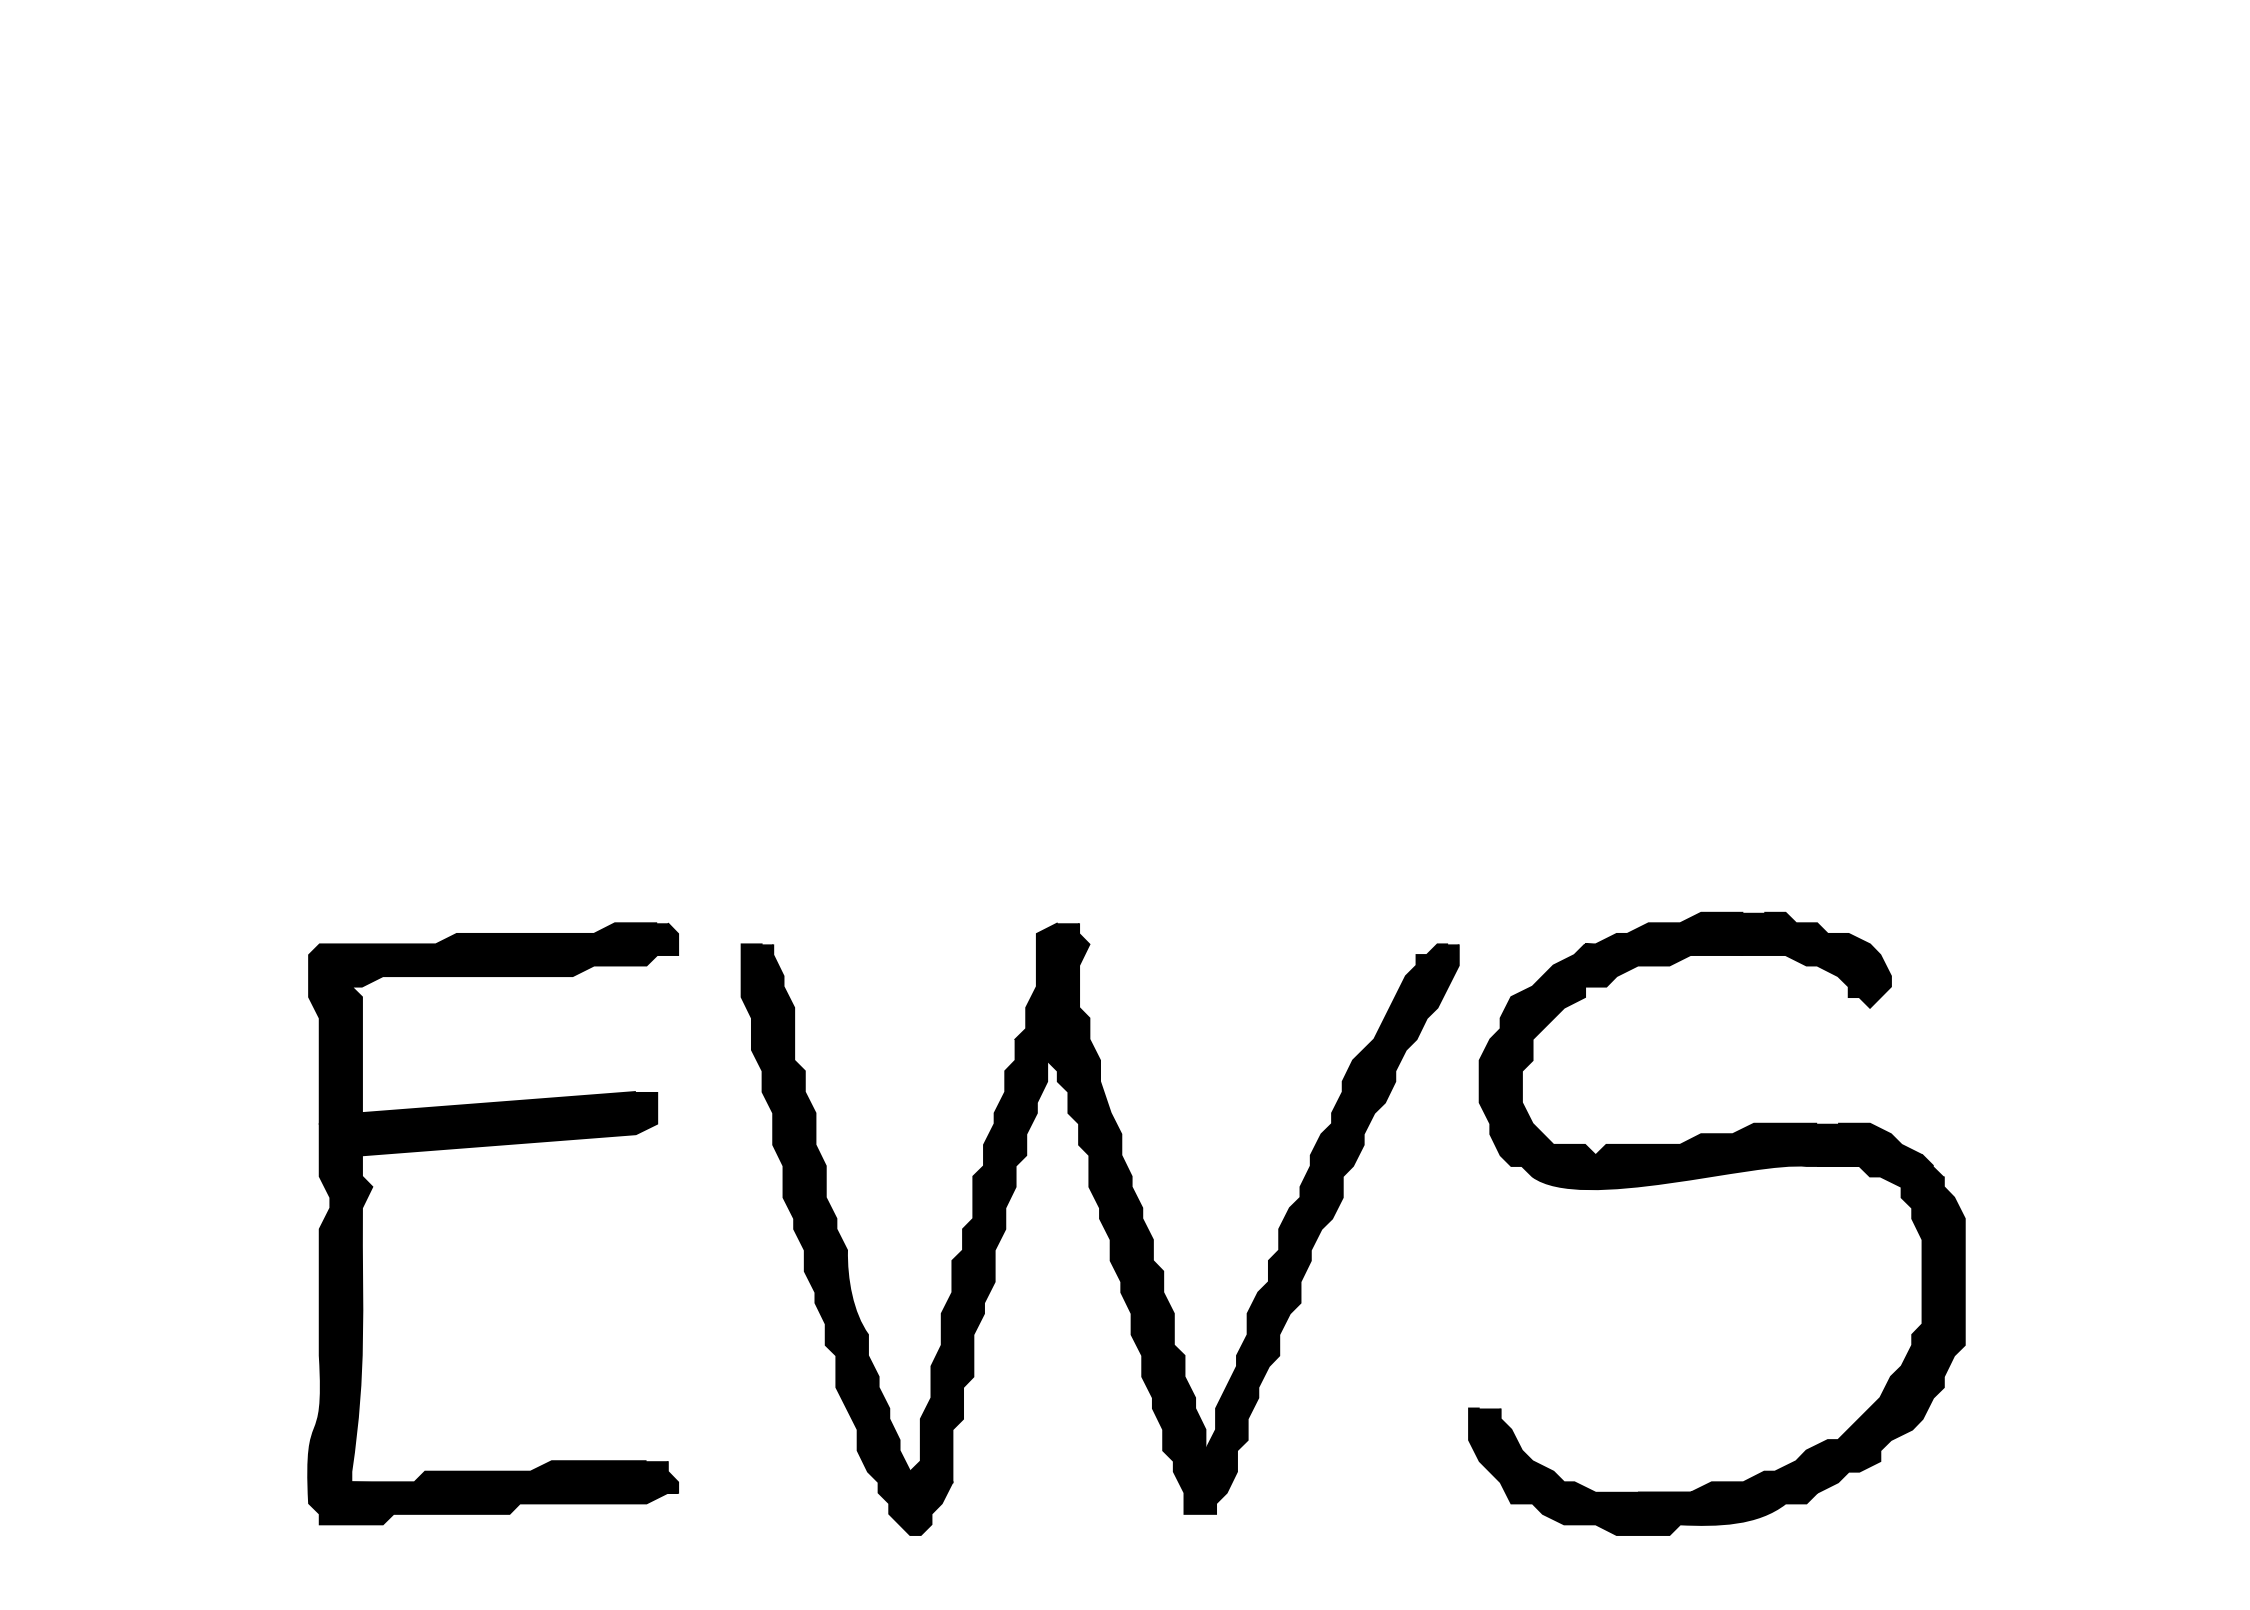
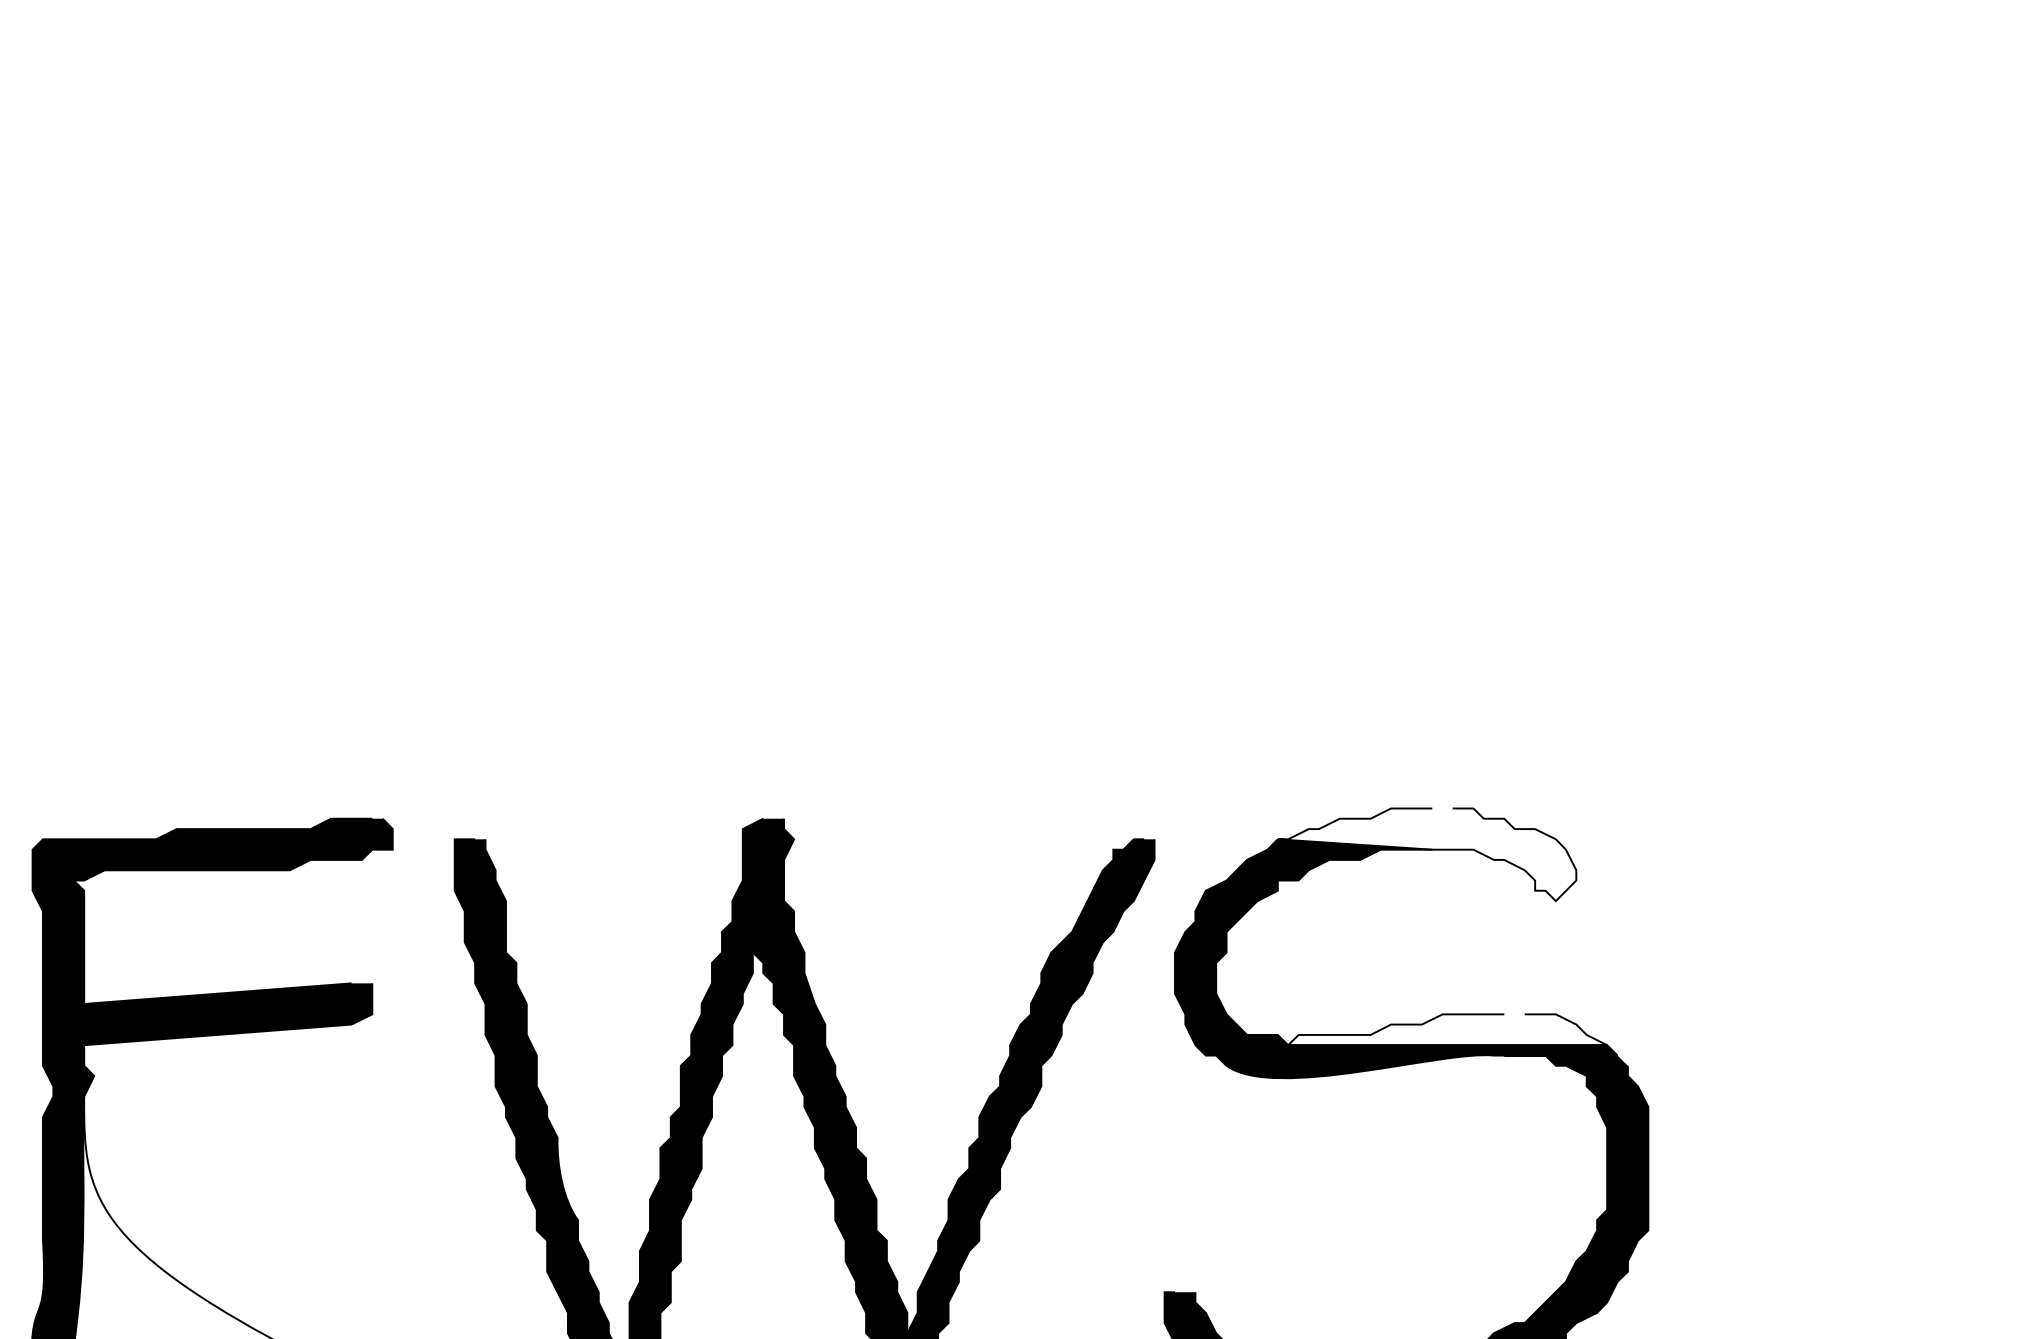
fill: (1737, 959) -> (1426, 854), removed
fill: (1758, 1139) -> (1447, 1029), removed

